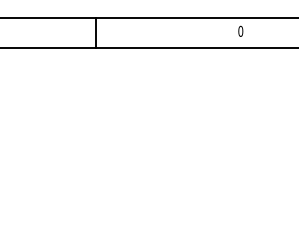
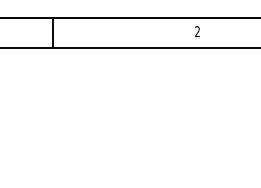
text: (240, 31) -> (197, 31), 0 -> 2

